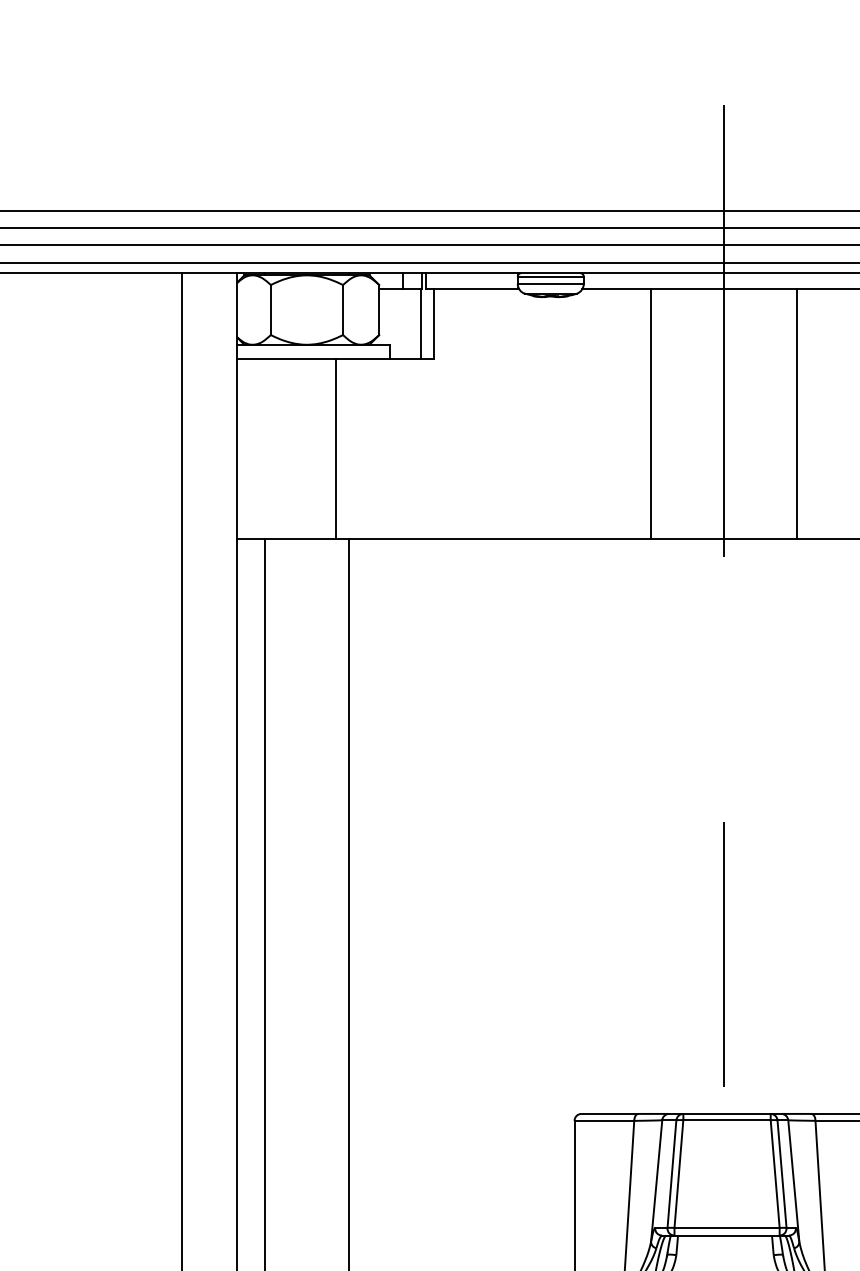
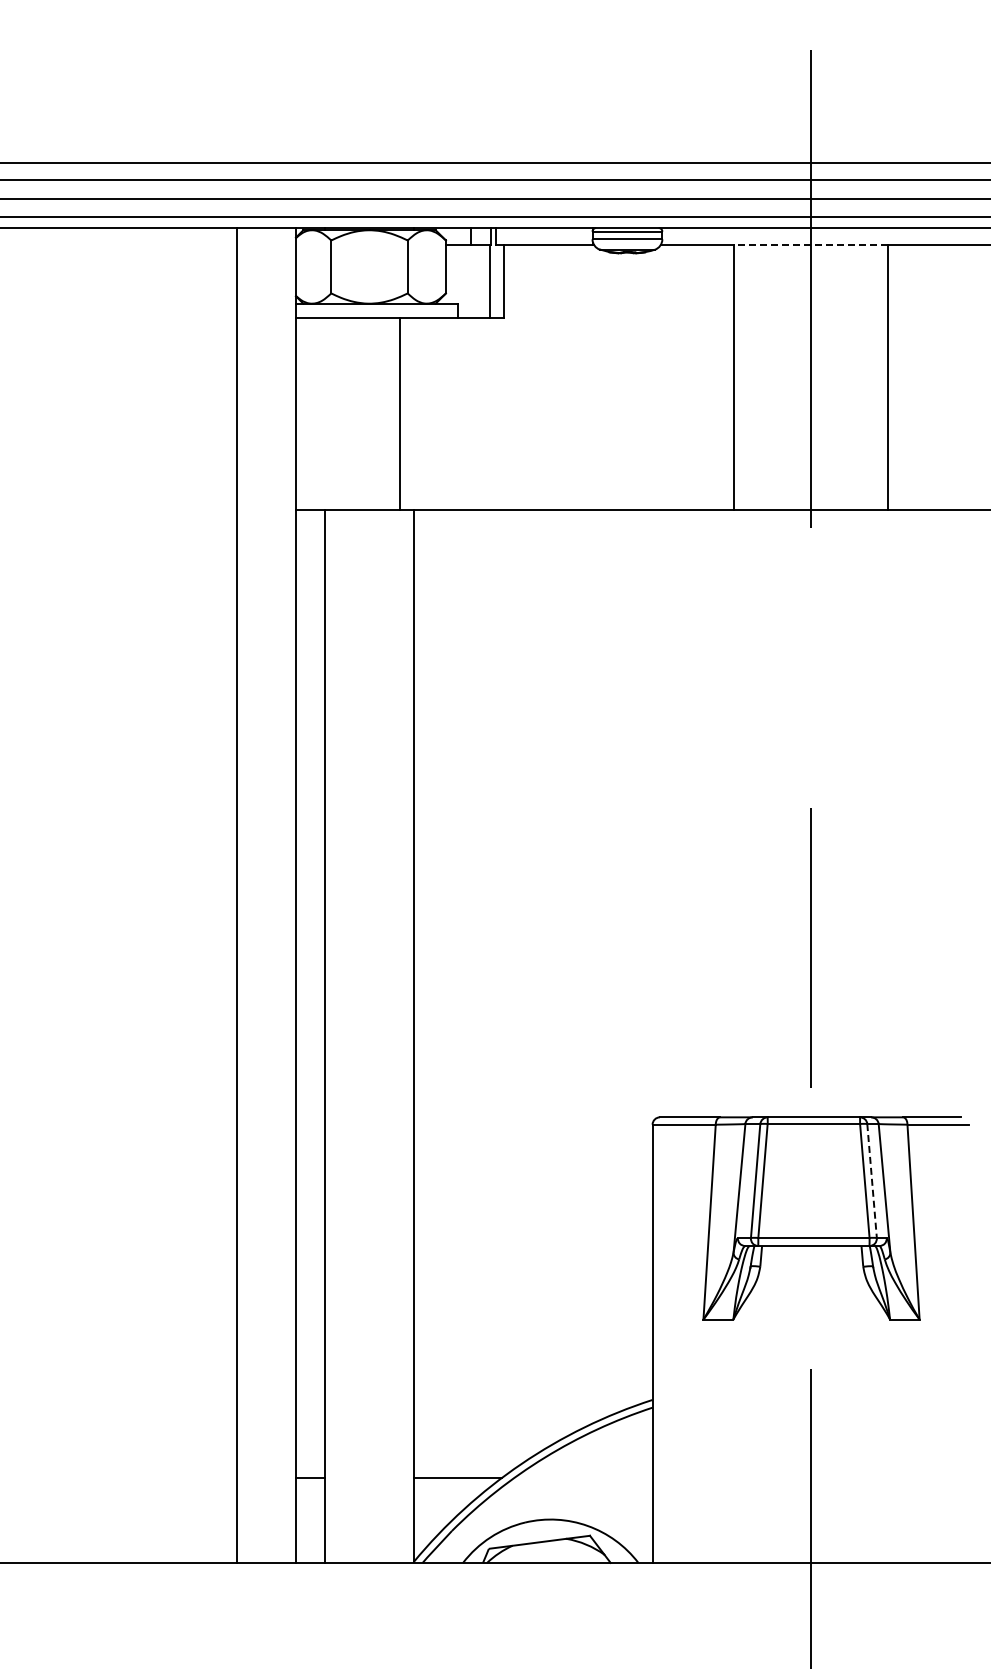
line: (723, 288) -> (810, 244), solid -> dashed
line: (782, 1174) -> (872, 1181), solid -> dashed

